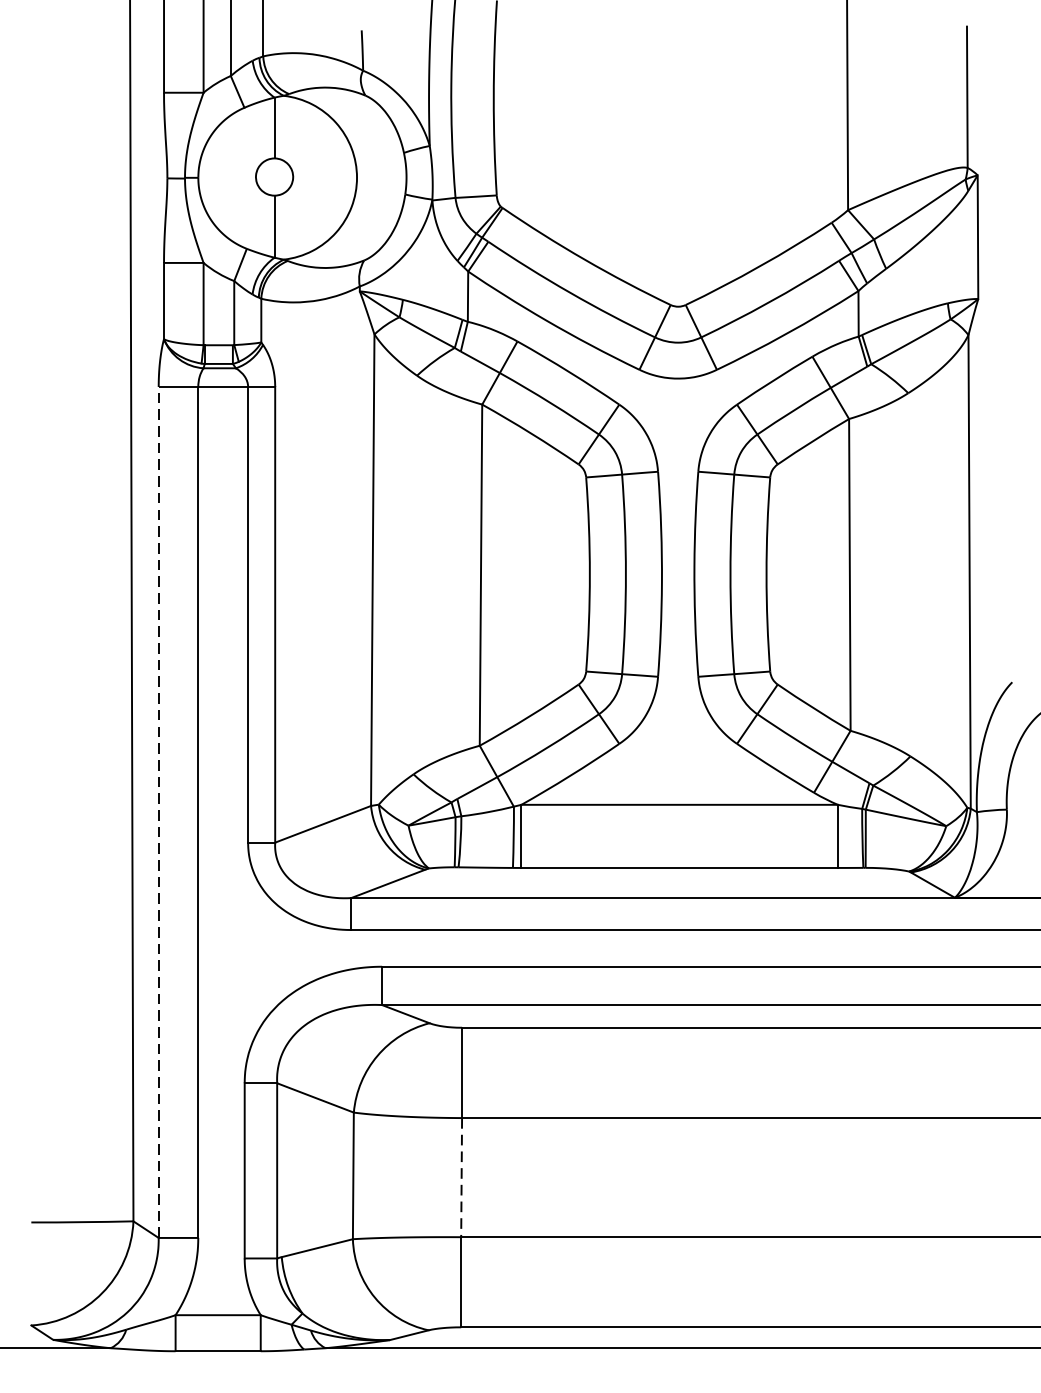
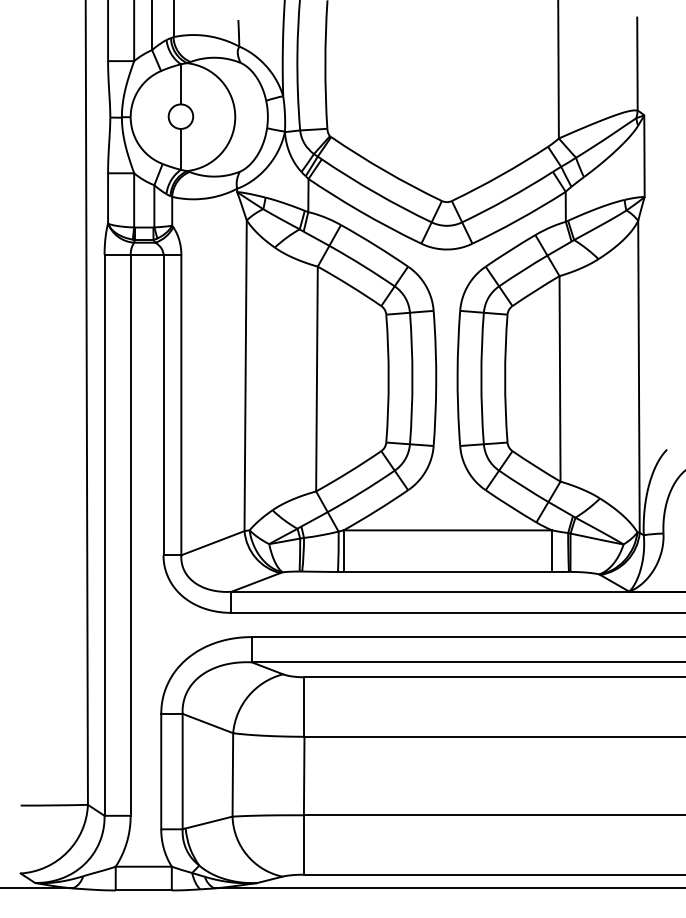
line: (158, 811) -> (104, 534), dashed -> solid
line: (462, 1178) -> (304, 776), dashed -> solid

